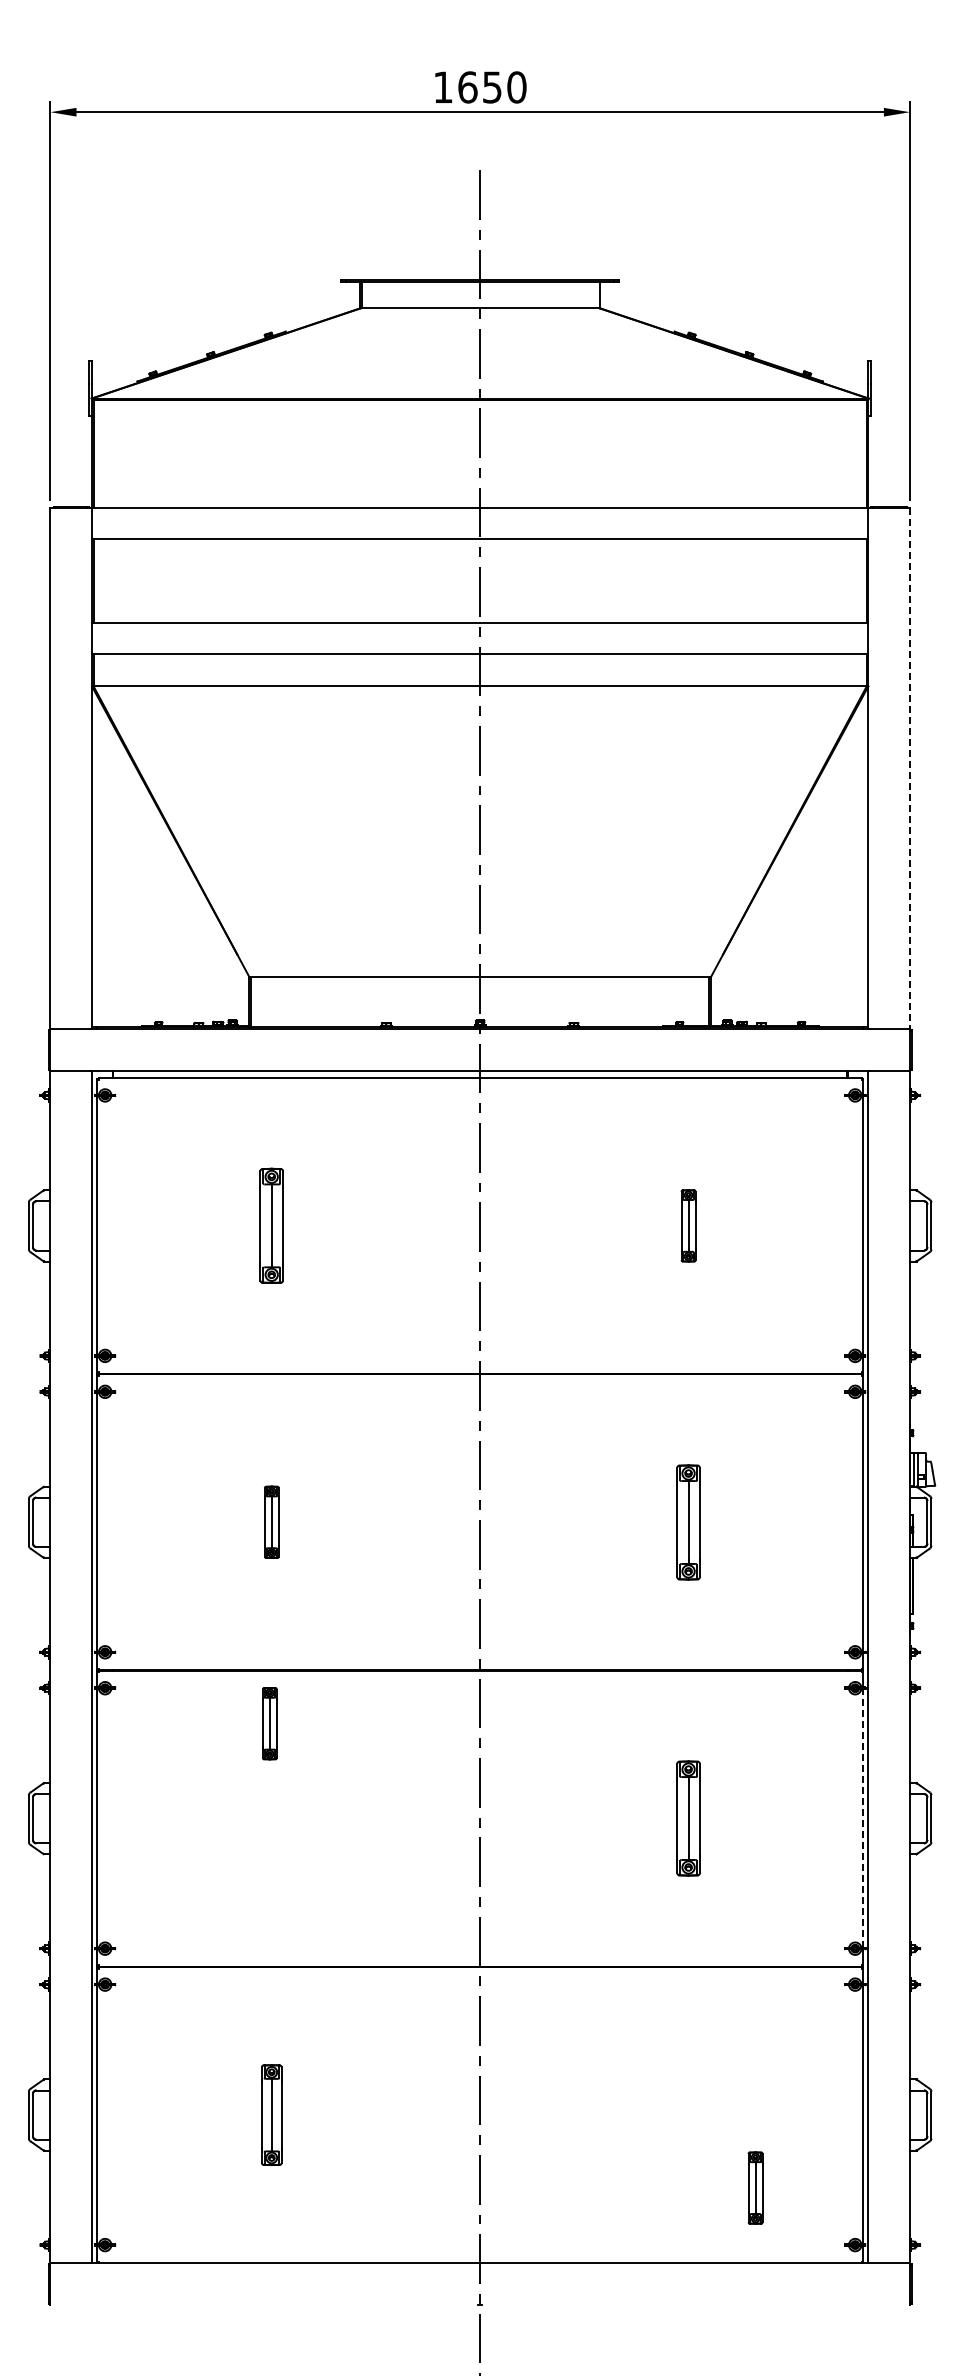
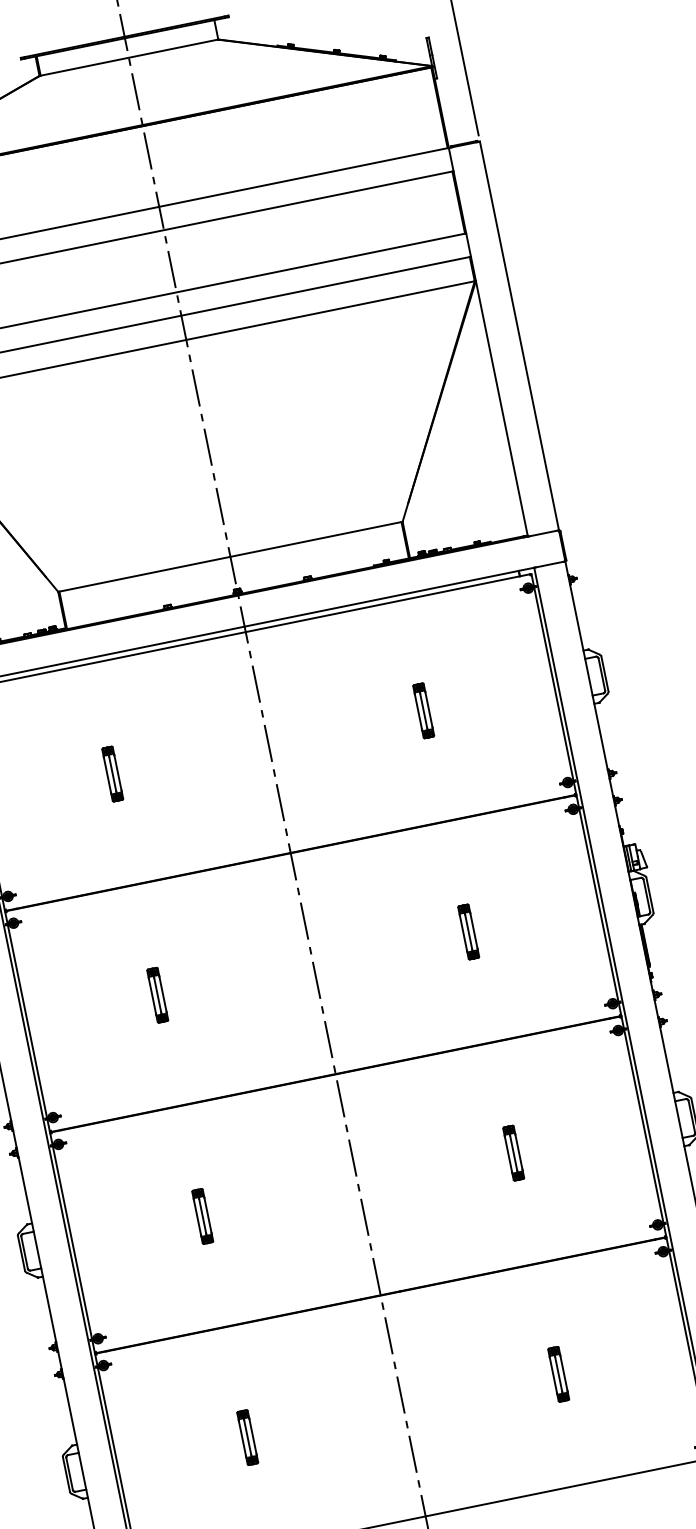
line: (909, 769) -> (519, 336), dashed -> solid
part: (271, 1225) -> (112, 773), size x0.62
part: (688, 1521) -> (468, 931), size x0.62
part: (269, 1723) -> (202, 1216), moved
line: (863, 1817) -> (644, 1125), dashed -> solid
part: (688, 1818) -> (513, 1153), size x0.62
part: (271, 2114) -> (247, 1437), size x0.71
part: (755, 2187) -> (558, 1373), moved

